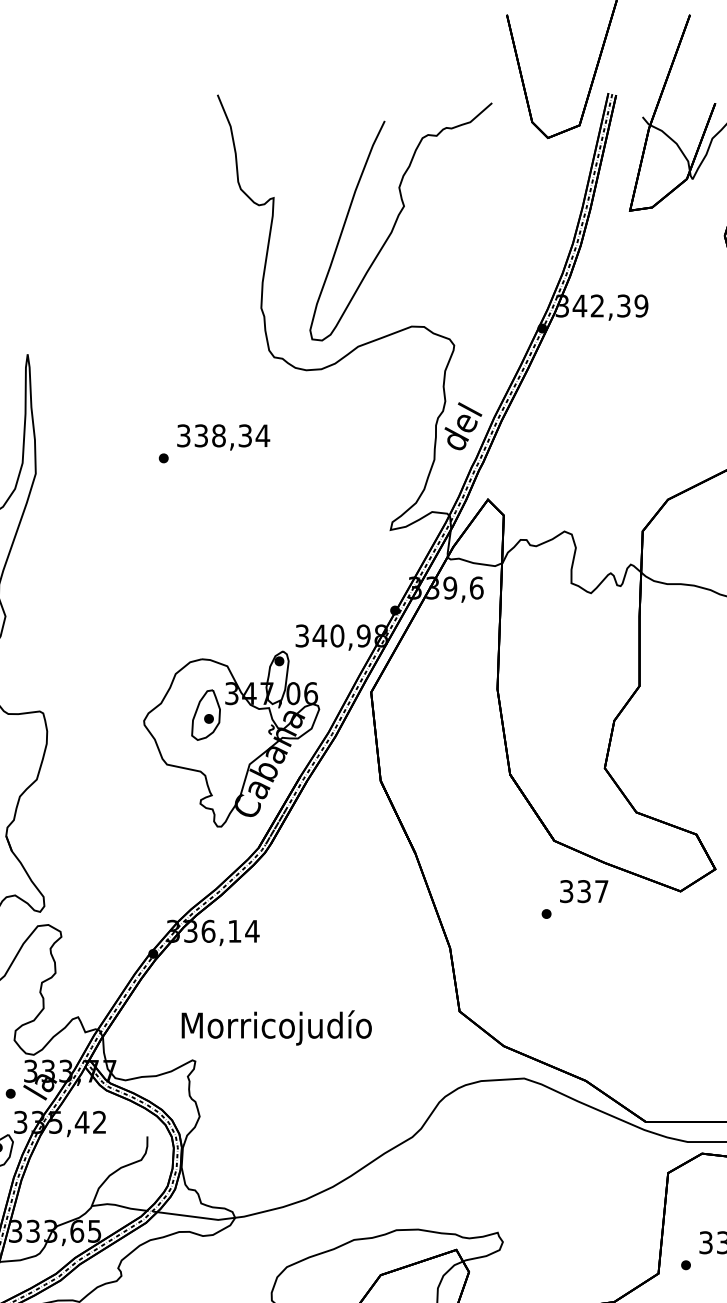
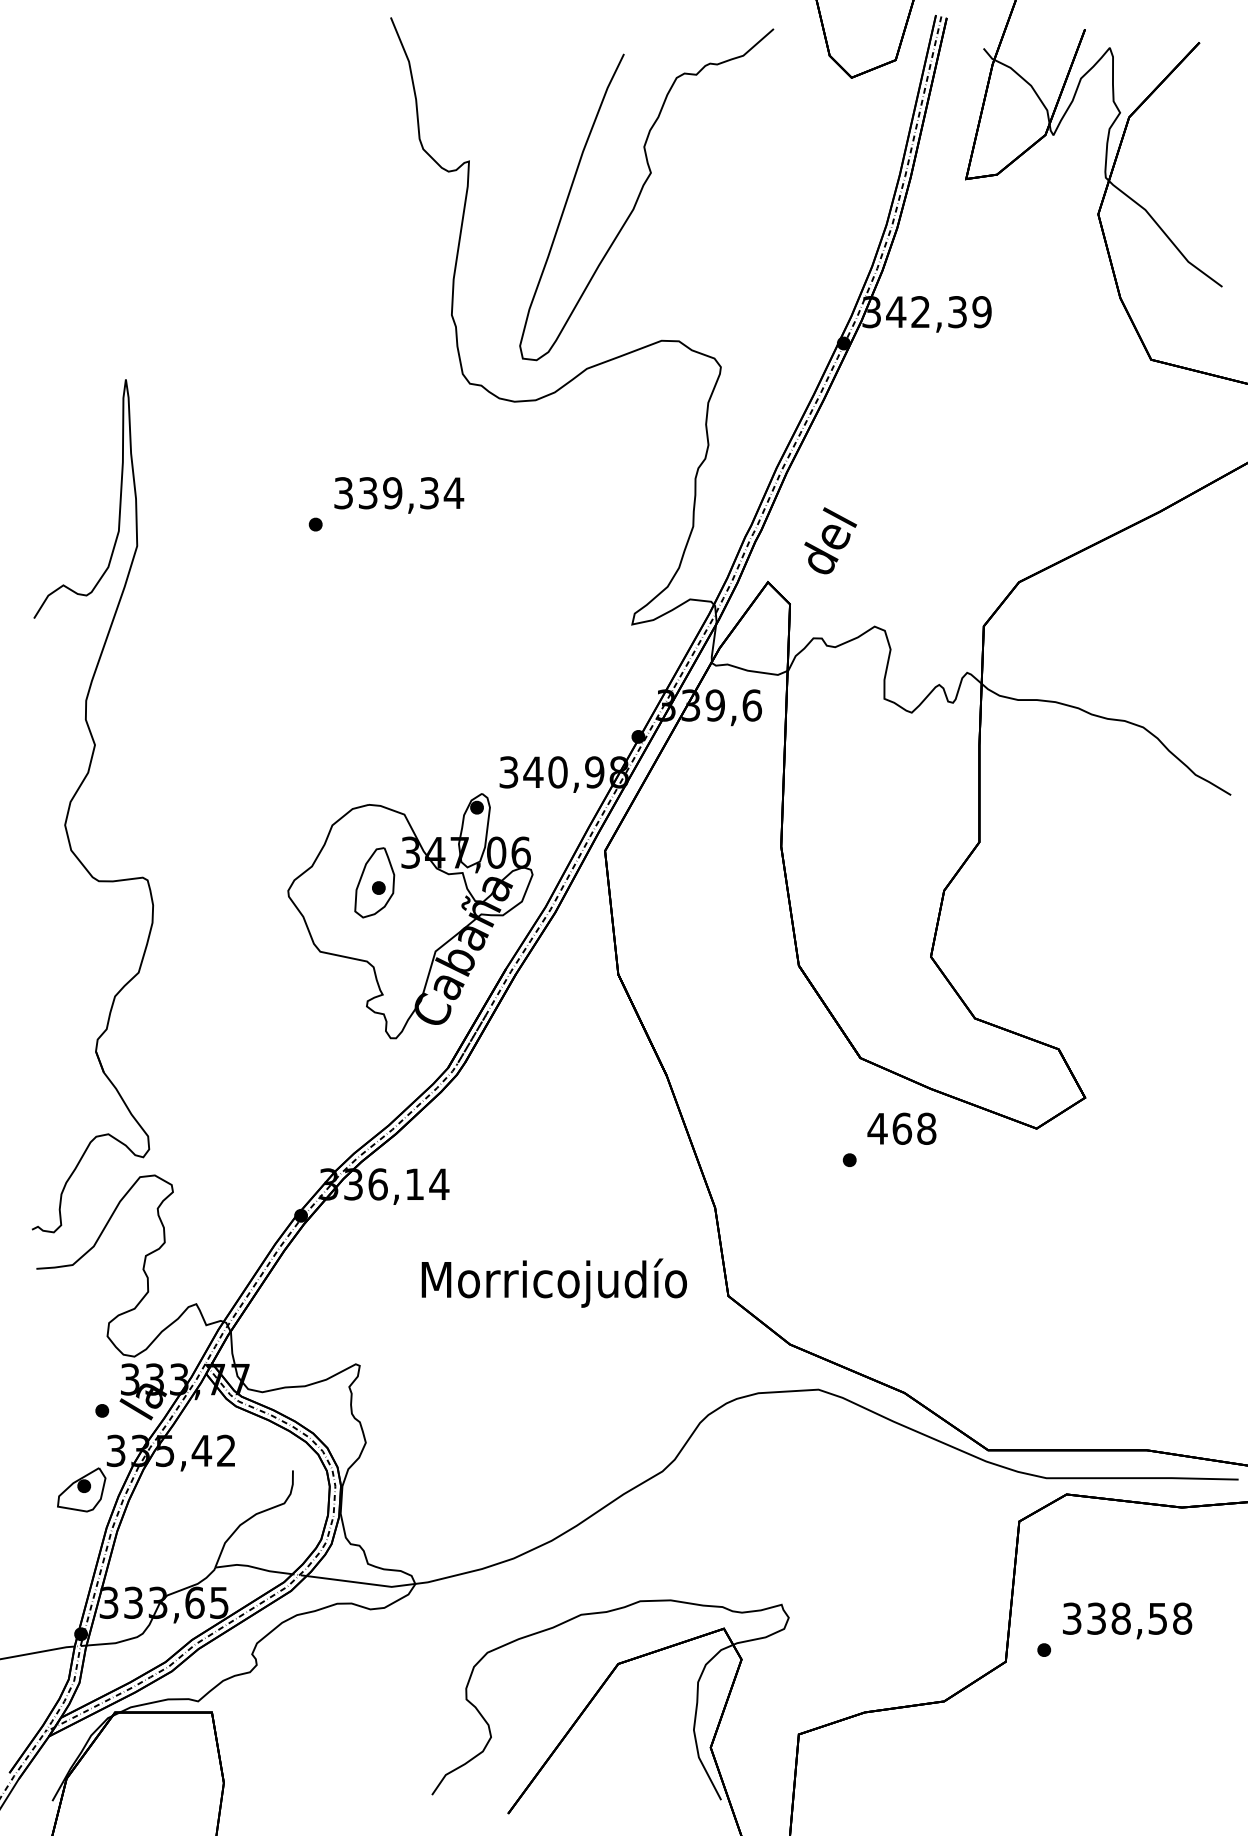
text: (463, 426) -> (830, 540), moved
text: (218, 436) -> (392, 493), 338,34 -> 339,34
text: (583, 891) -> (901, 1128), 337 -> 468
text: (276, 1027) -> (553, 1282), moved

